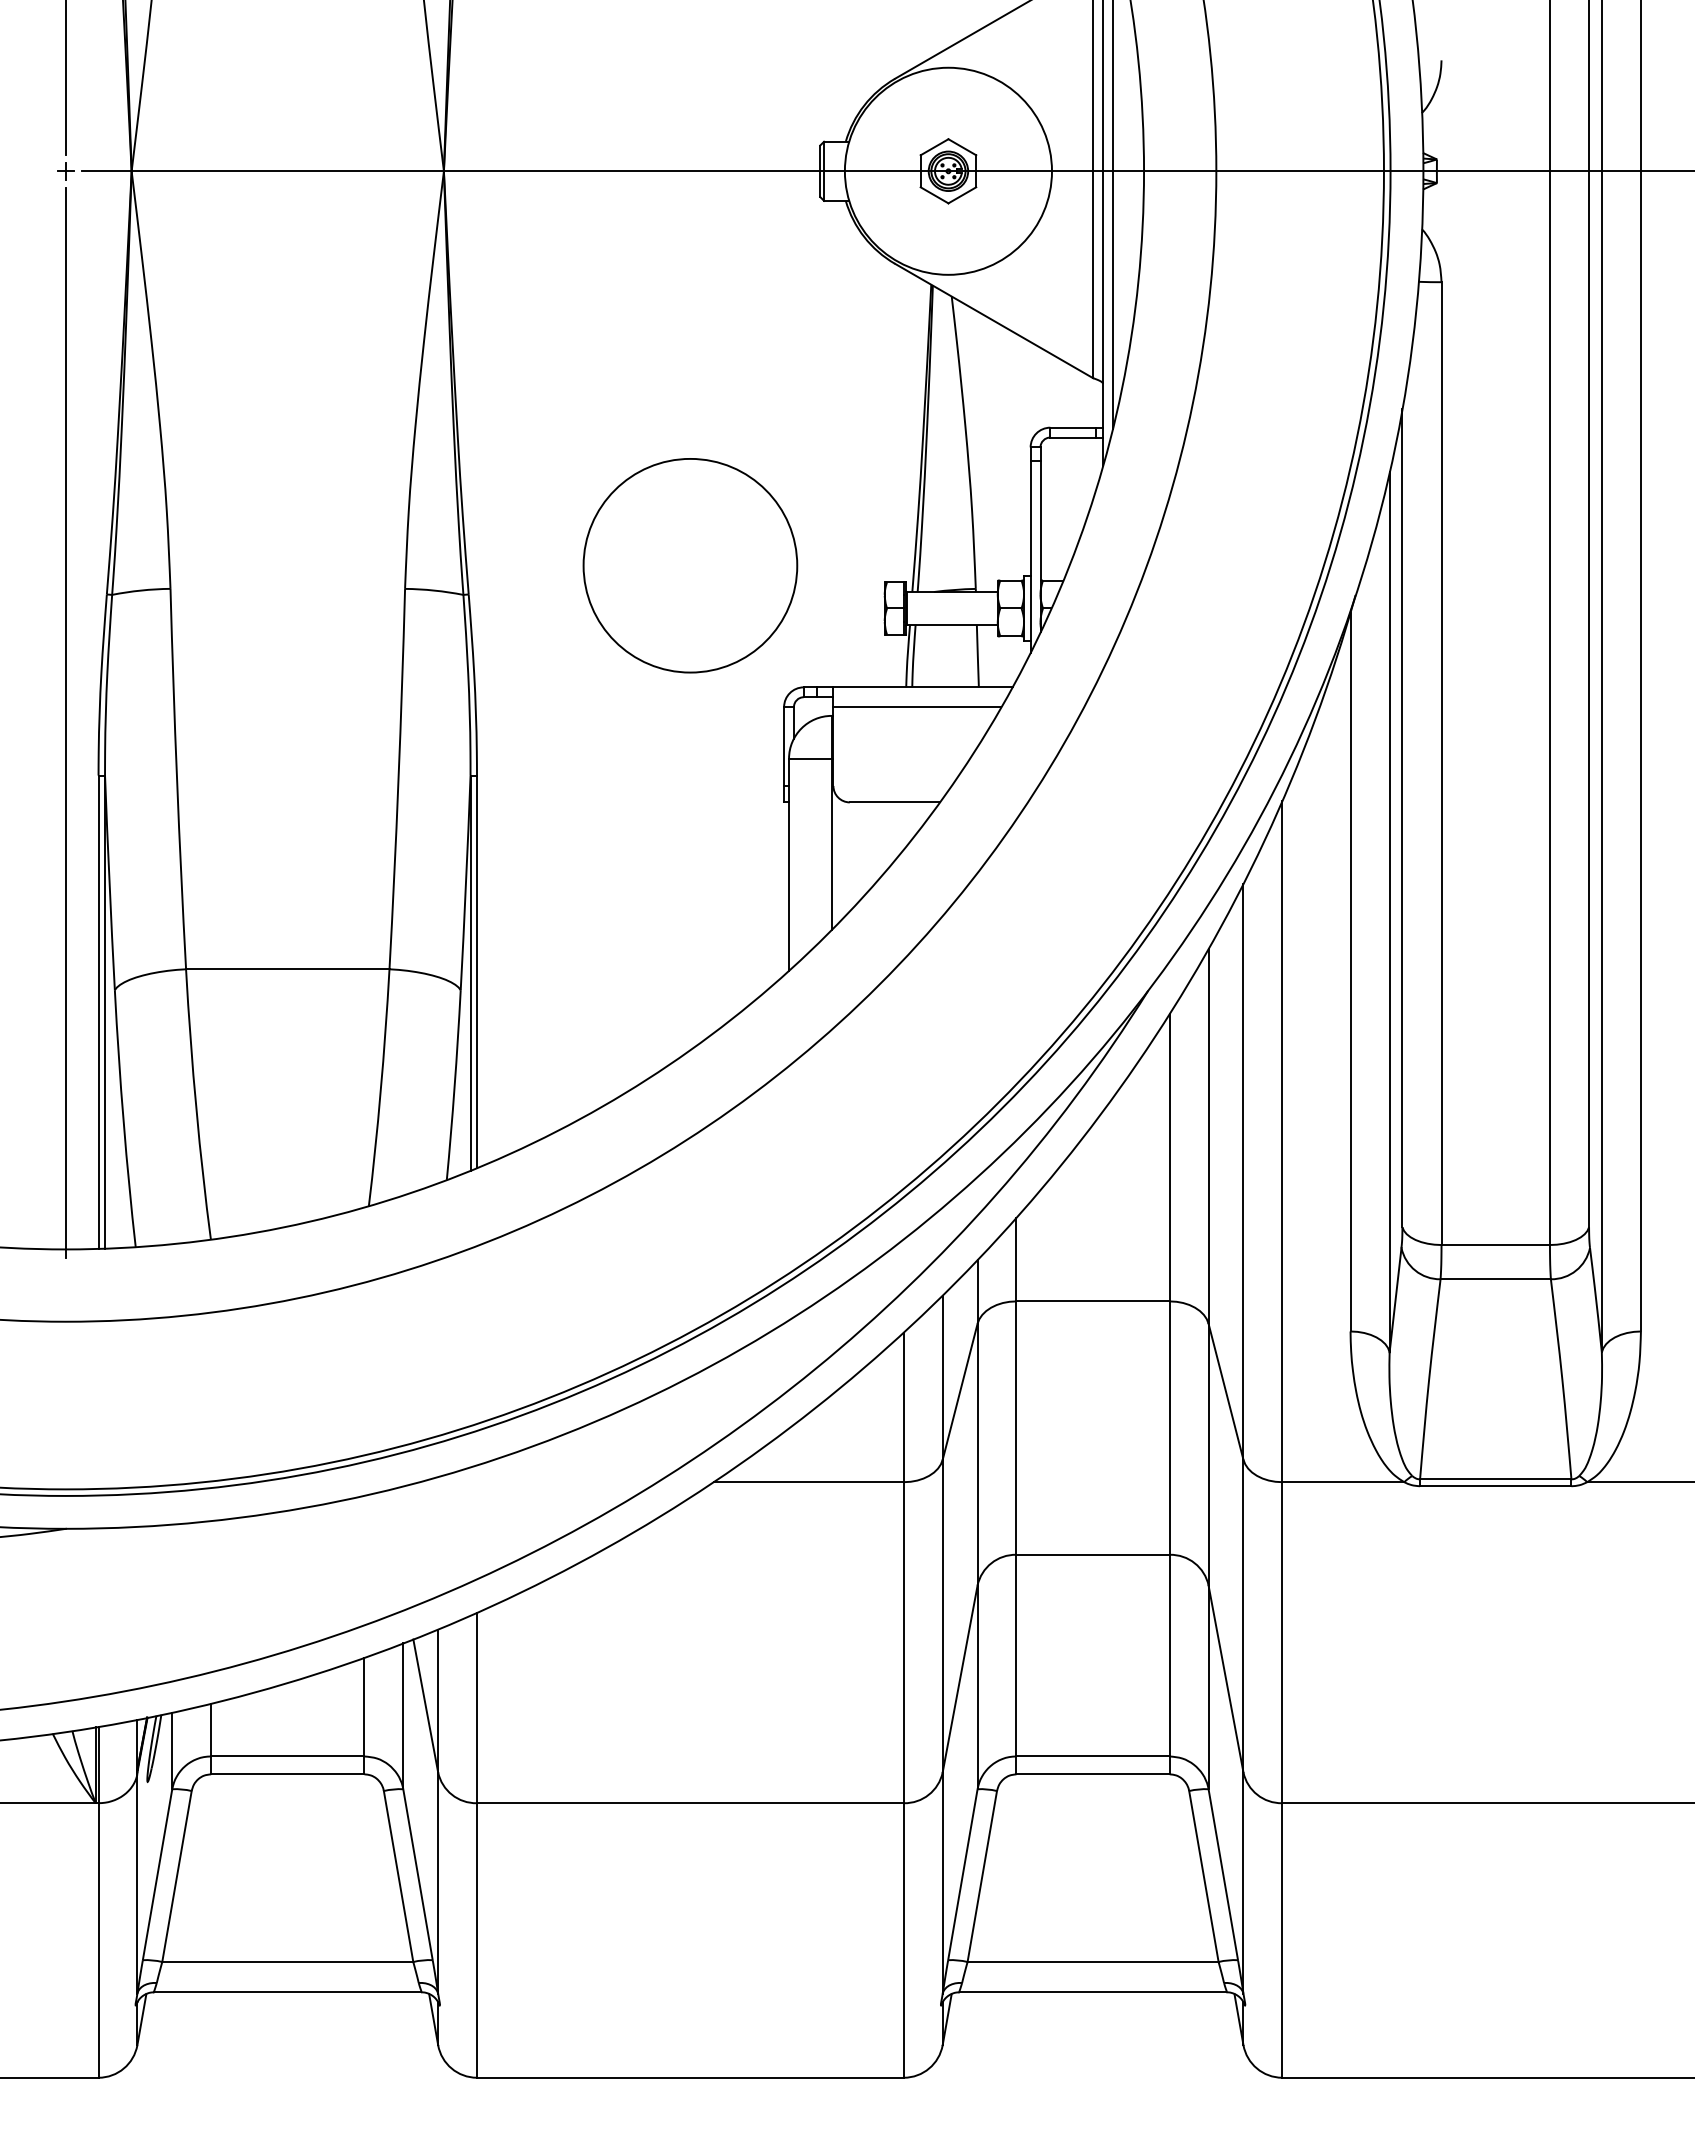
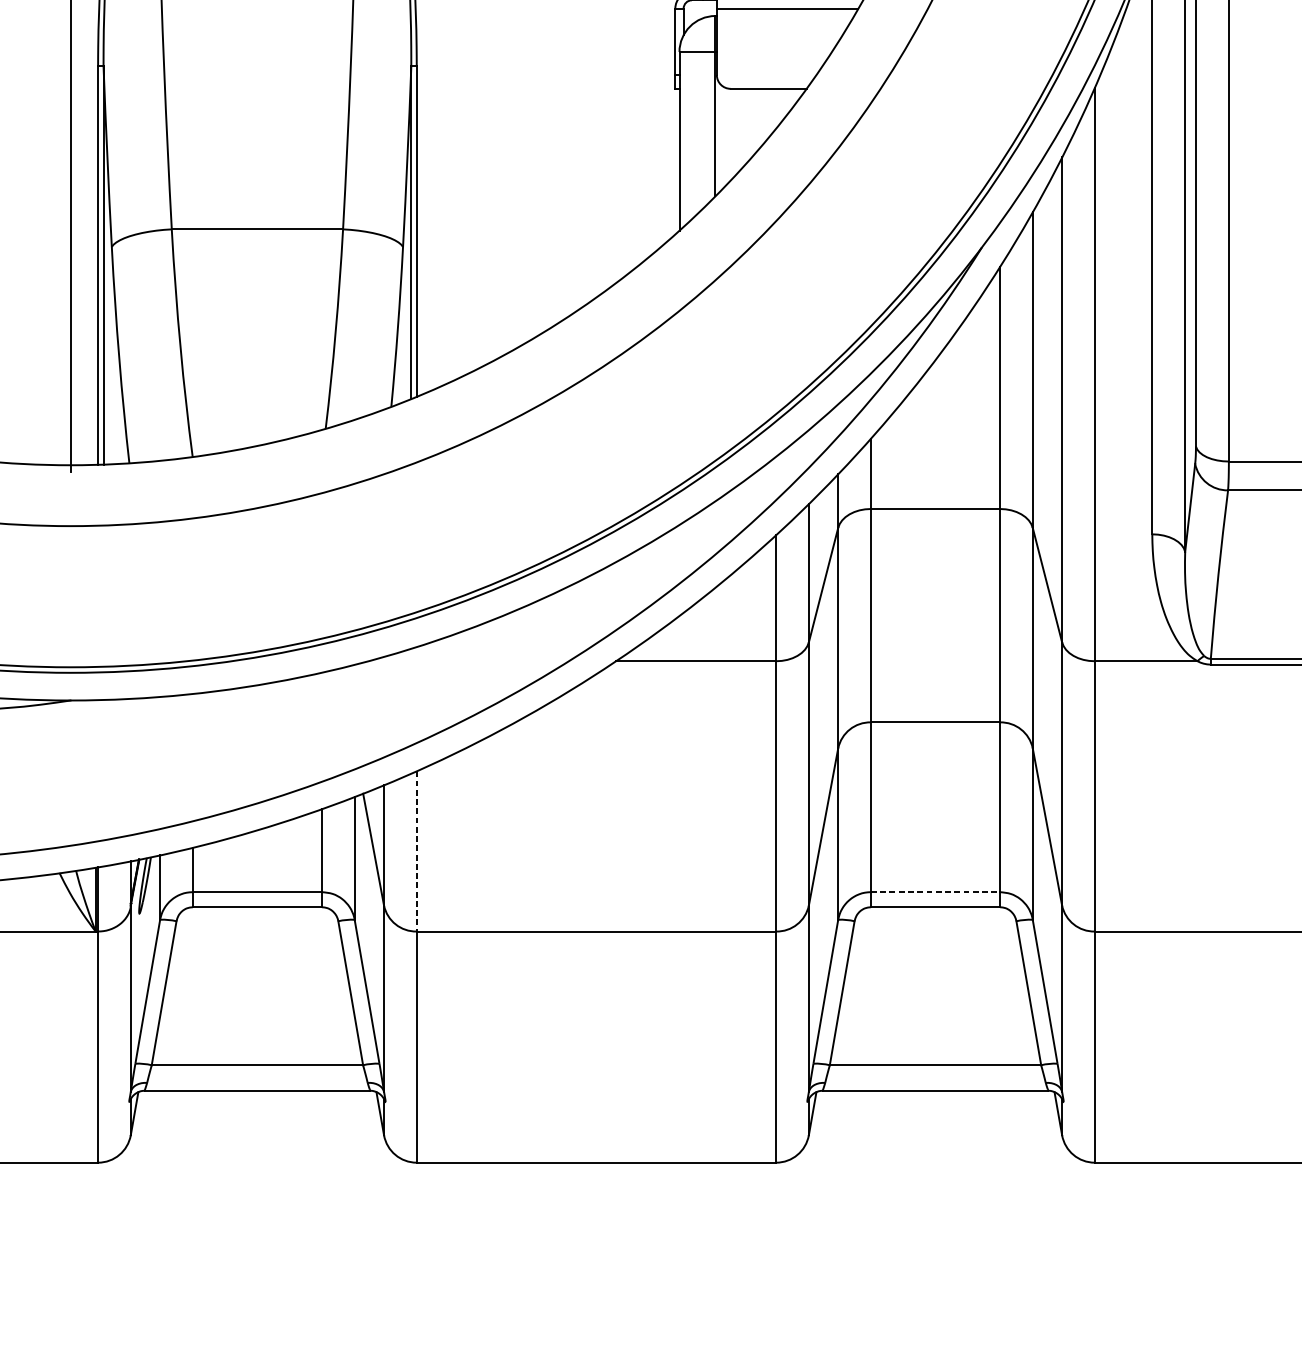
line: (477, 1708) -> (417, 851), solid -> dashed
line: (1093, 1756) -> (935, 892), solid -> dashed

